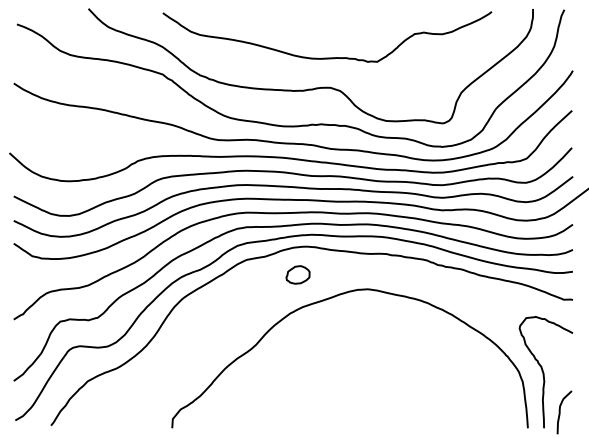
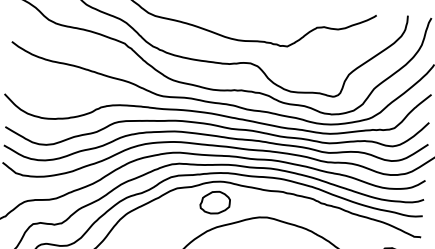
part: (297, 274) -> (214, 202), size x1.67

